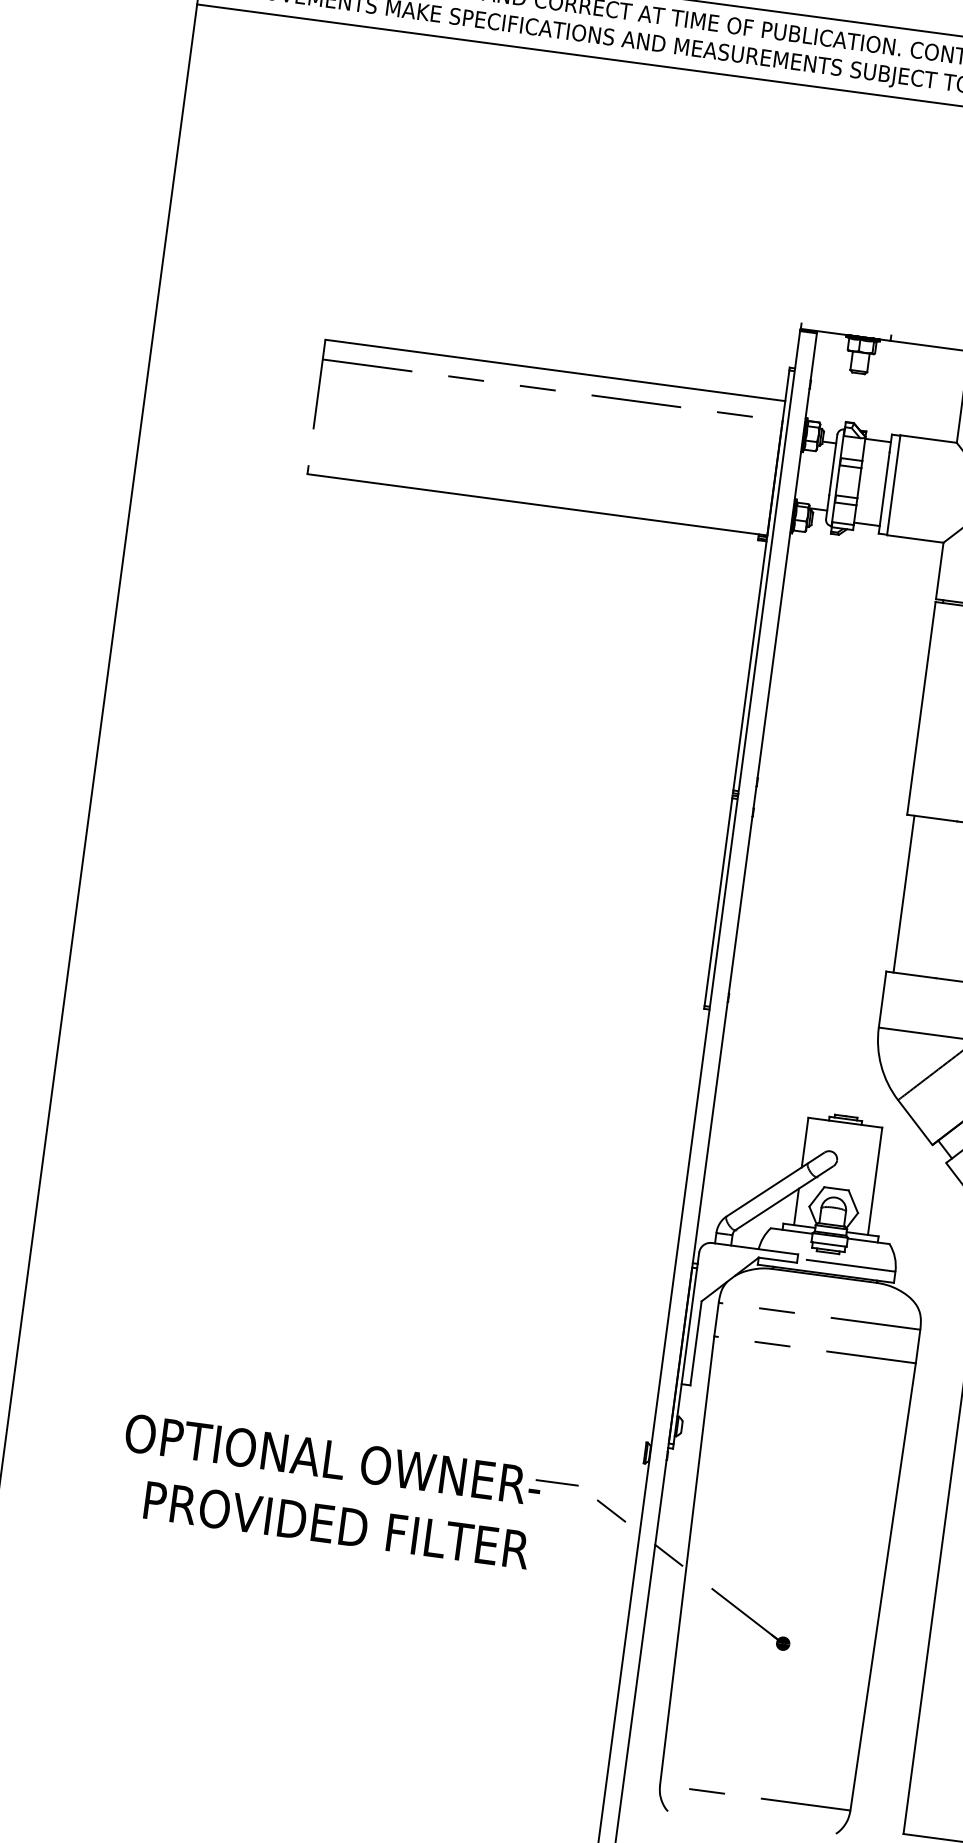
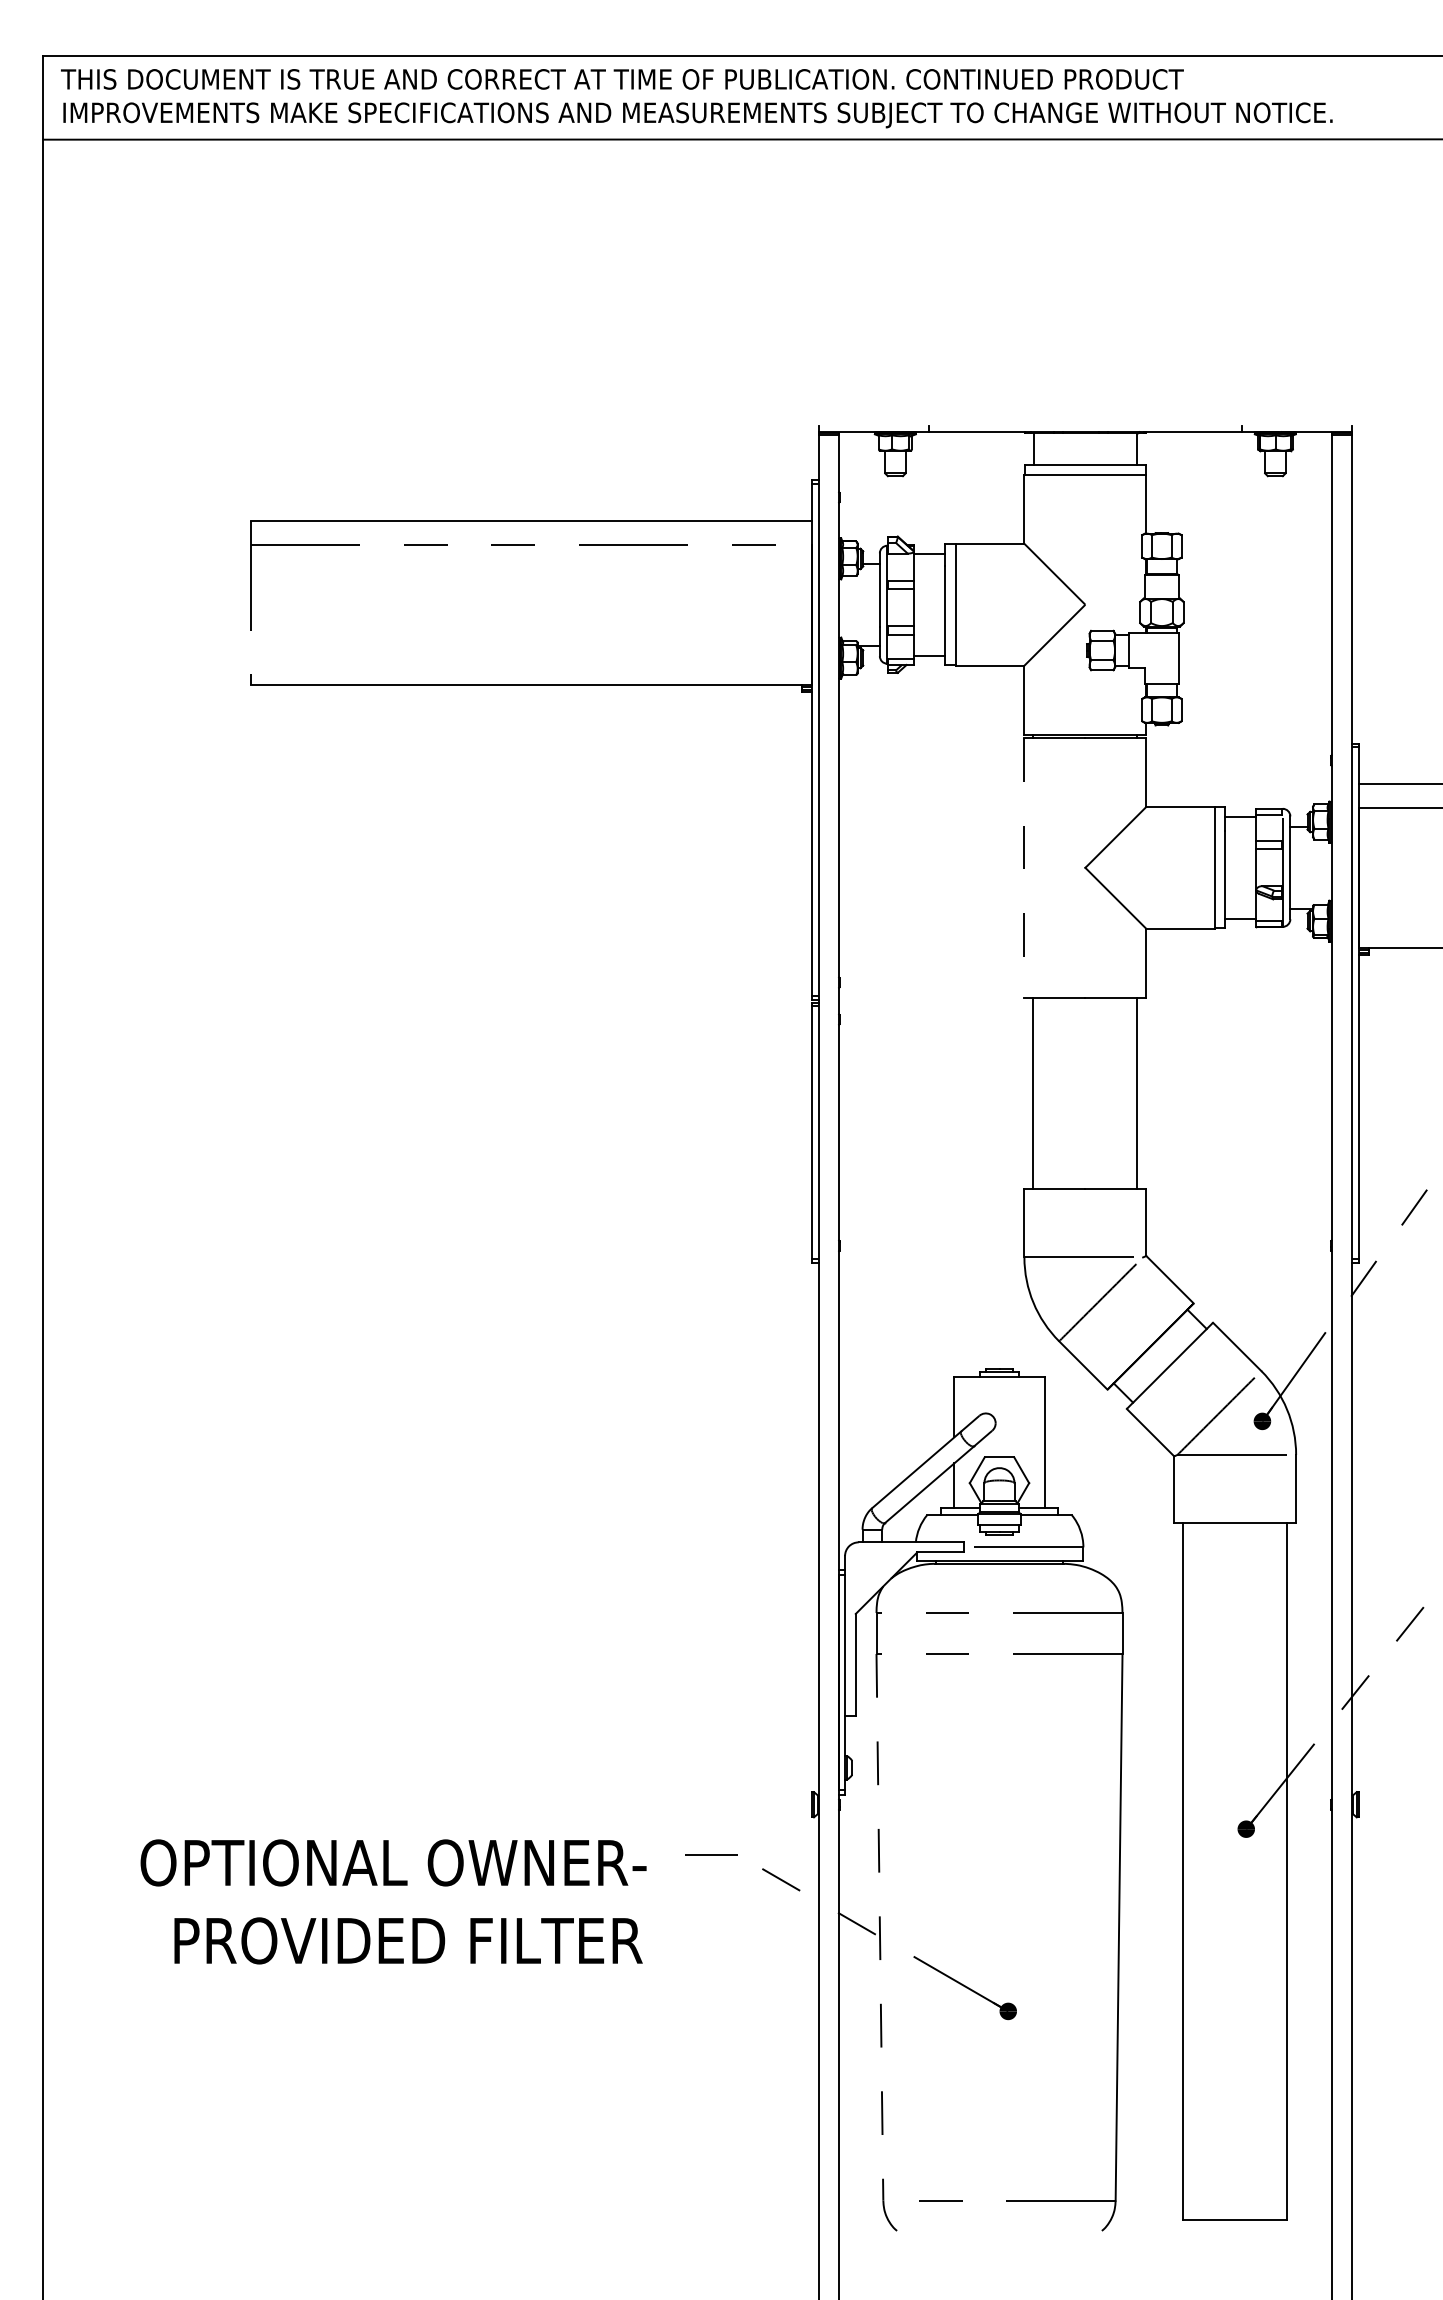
line: (921, 708) -> (1024, 867), solid -> dashed
text: (329, 1491) -> (393, 1901), moved
line: (686, 1560) -> (879, 1927), solid -> dashed

